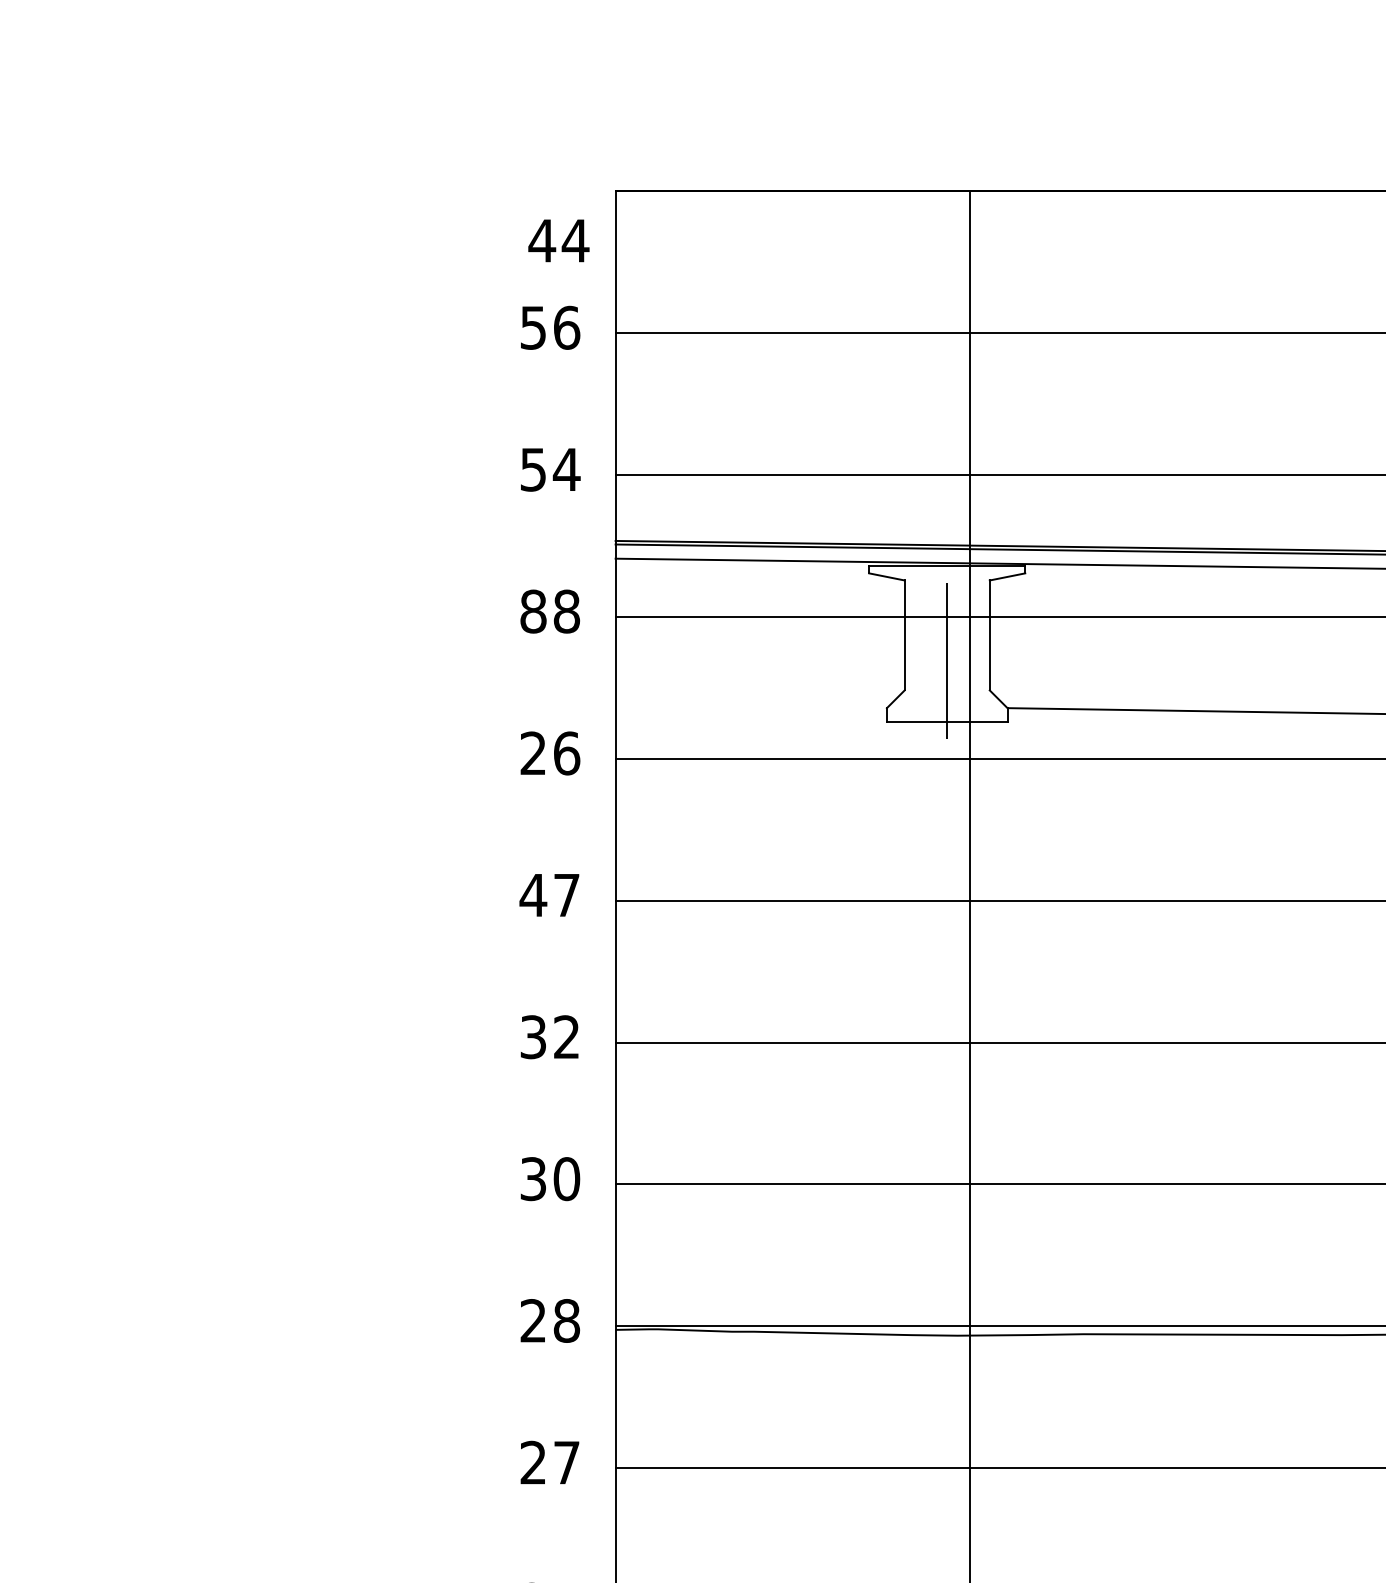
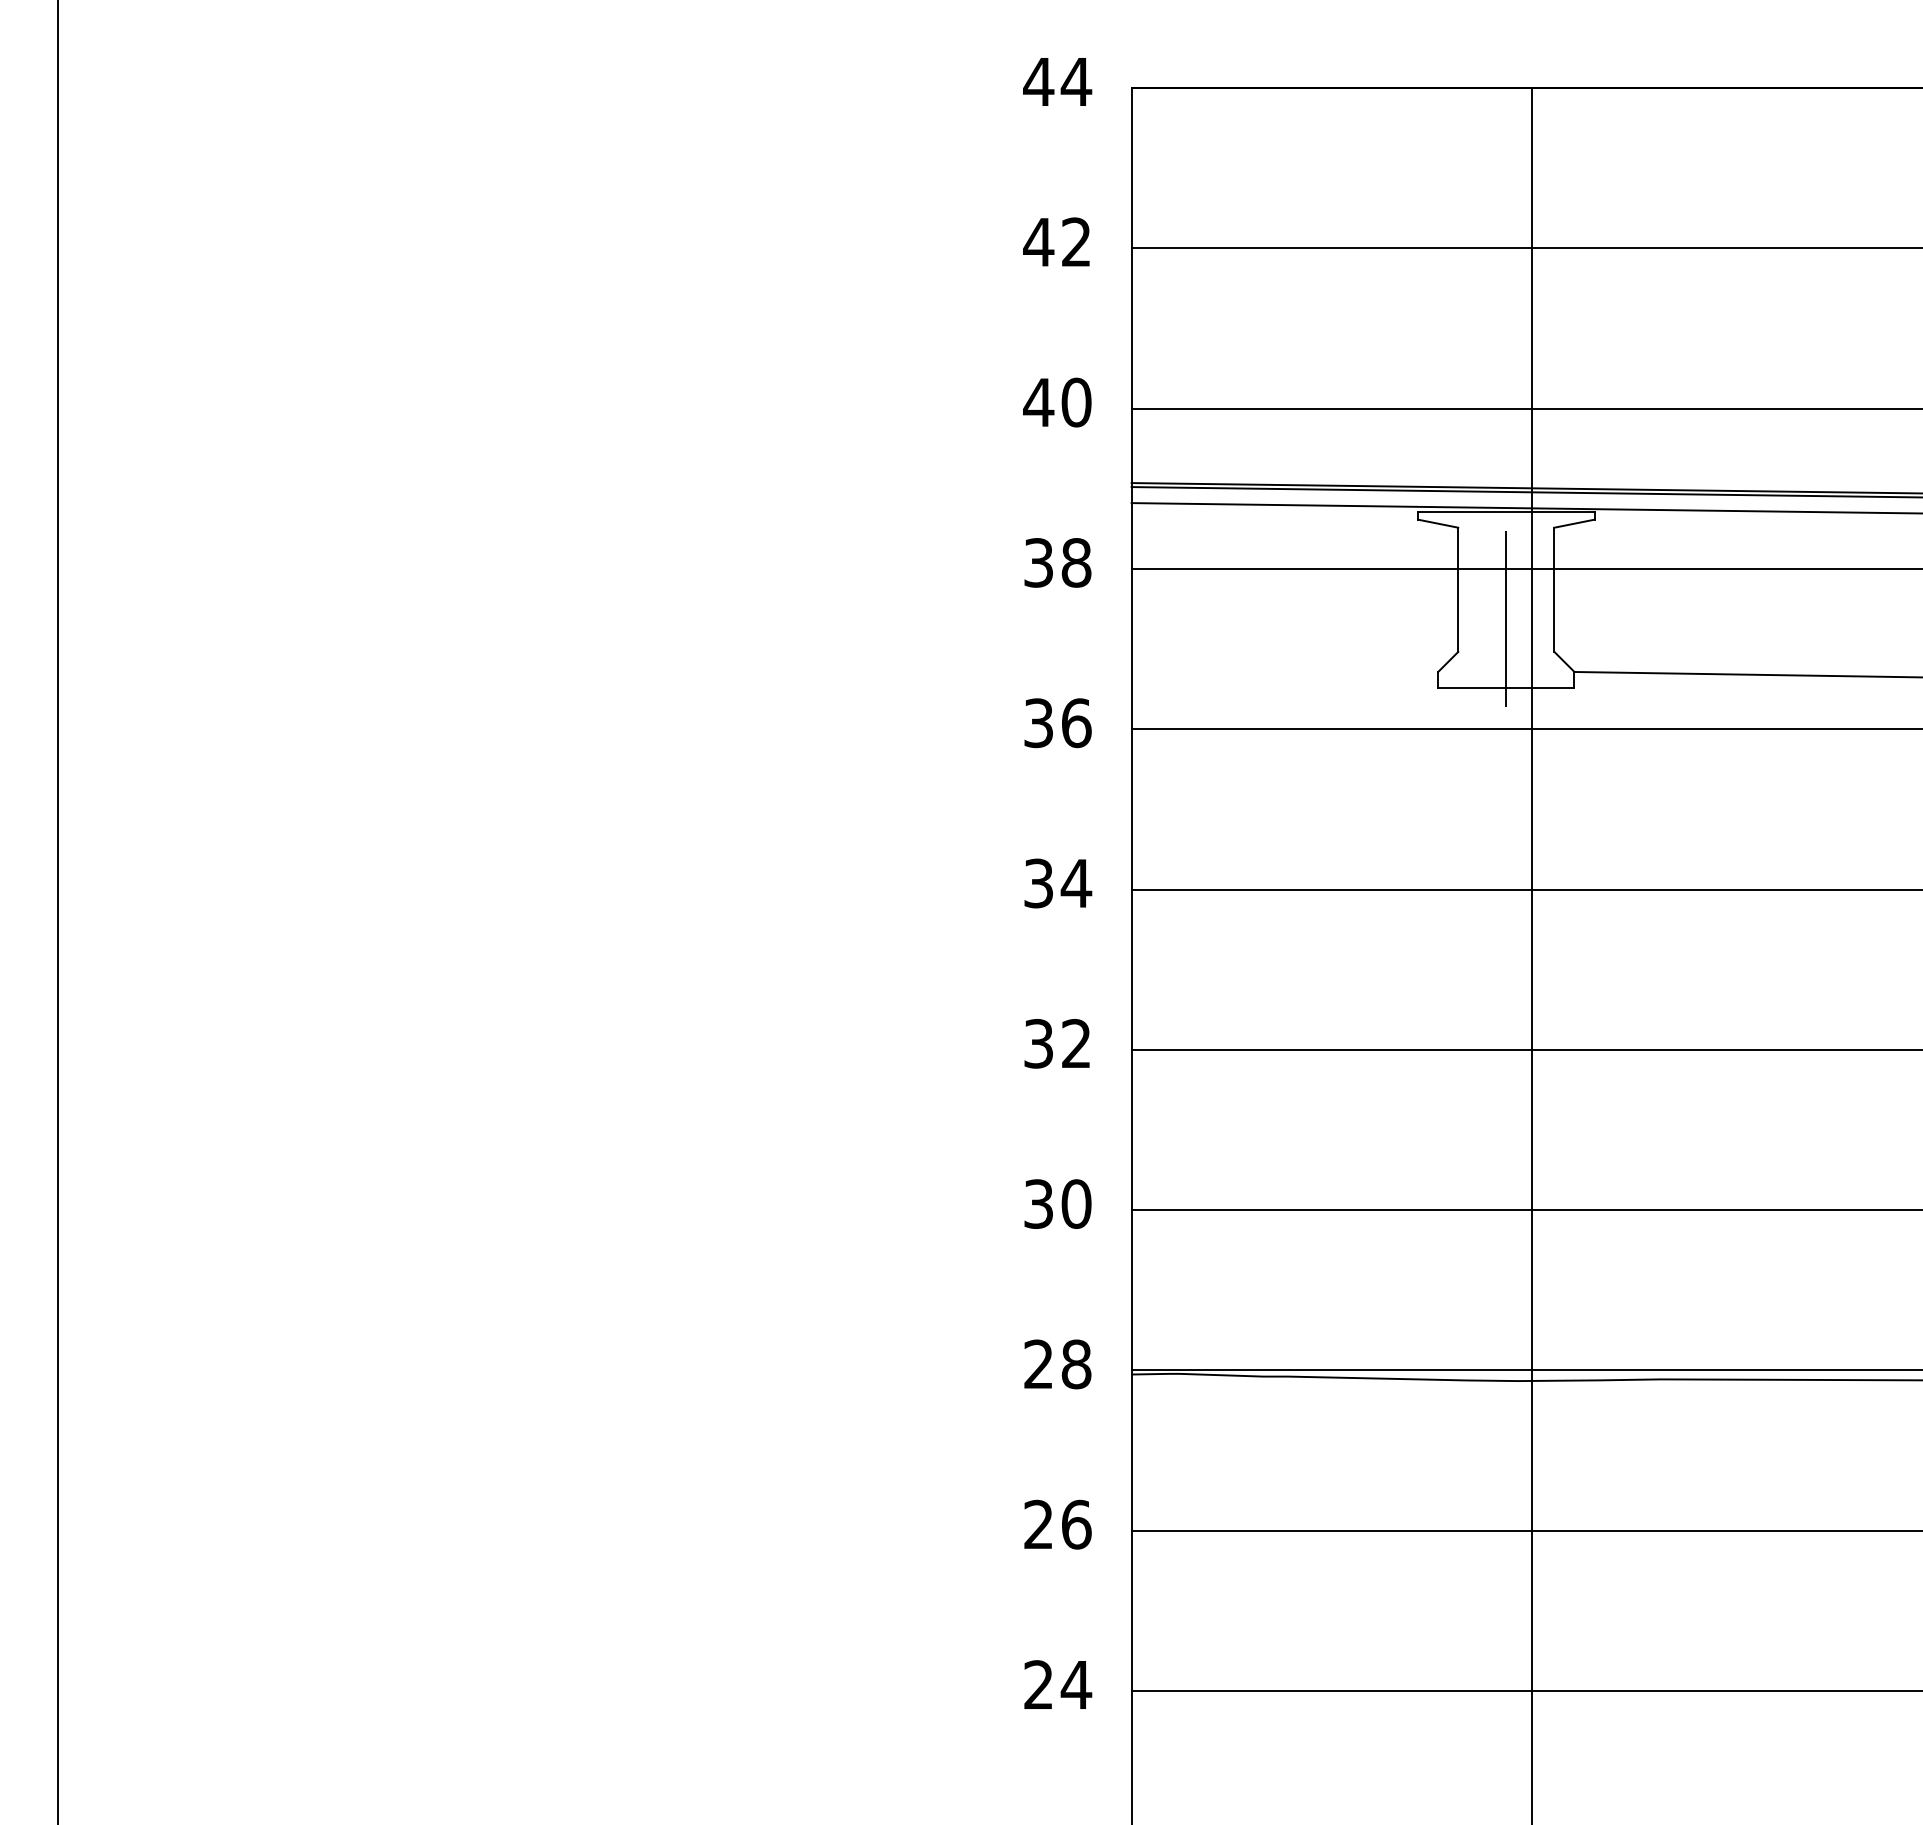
text: (558, 240) -> (1057, 81), moved
text: (550, 328) -> (1057, 242), 56 -> 42
text: (550, 469) -> (1057, 402), 54 -> 40
text: (533, 611) -> (1038, 562), 88 -> 38
text: (533, 753) -> (1038, 723), 26 -> 36
text: (550, 895) -> (1057, 883), 47 -> 34
text: (566, 1462) -> (1076, 1524), 27 -> 26

